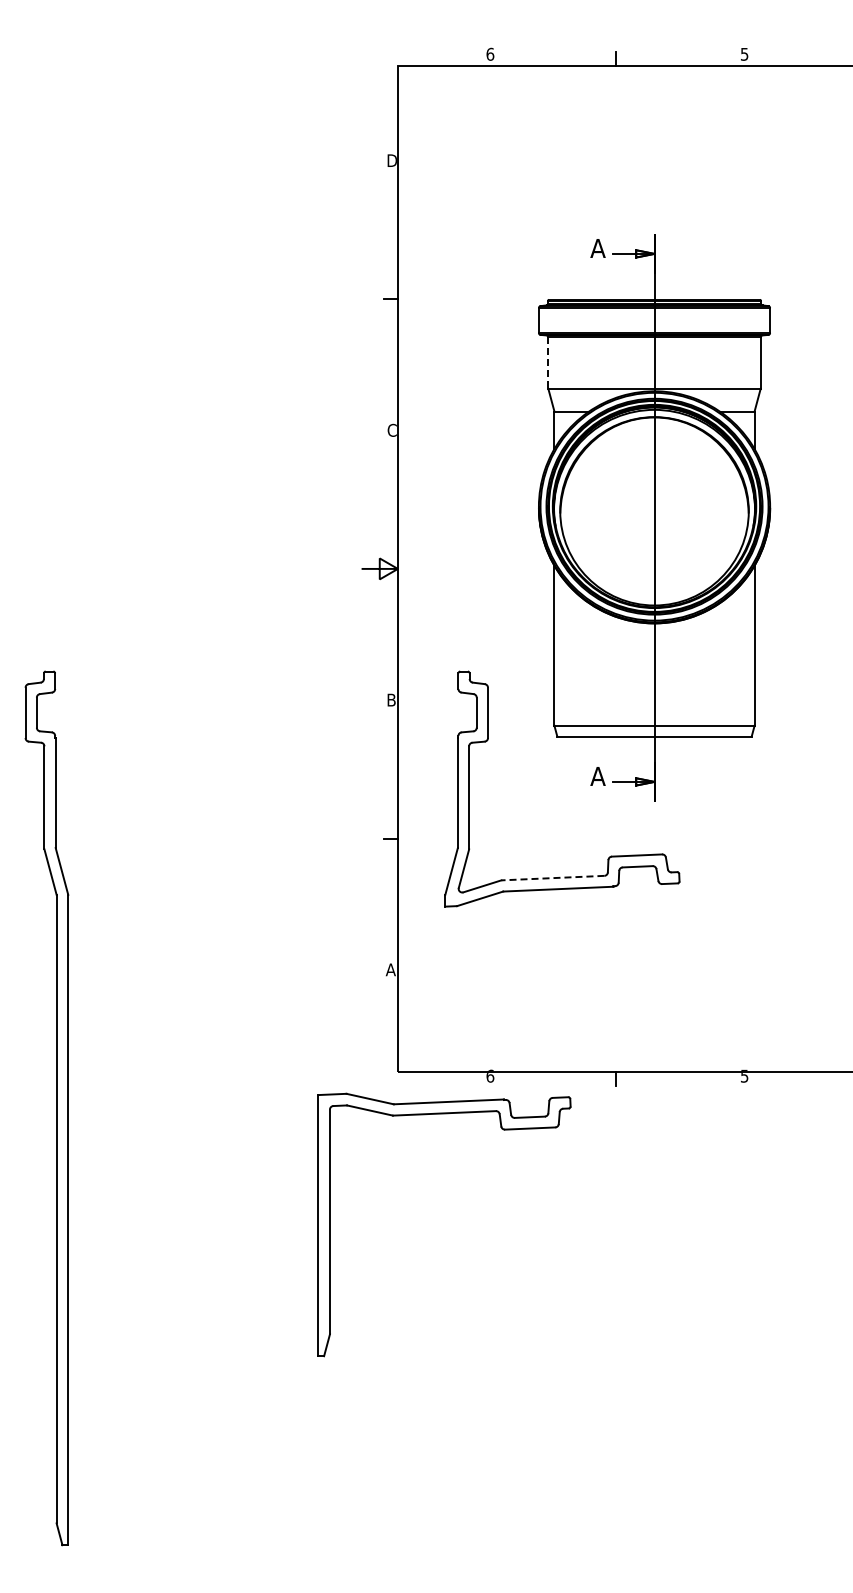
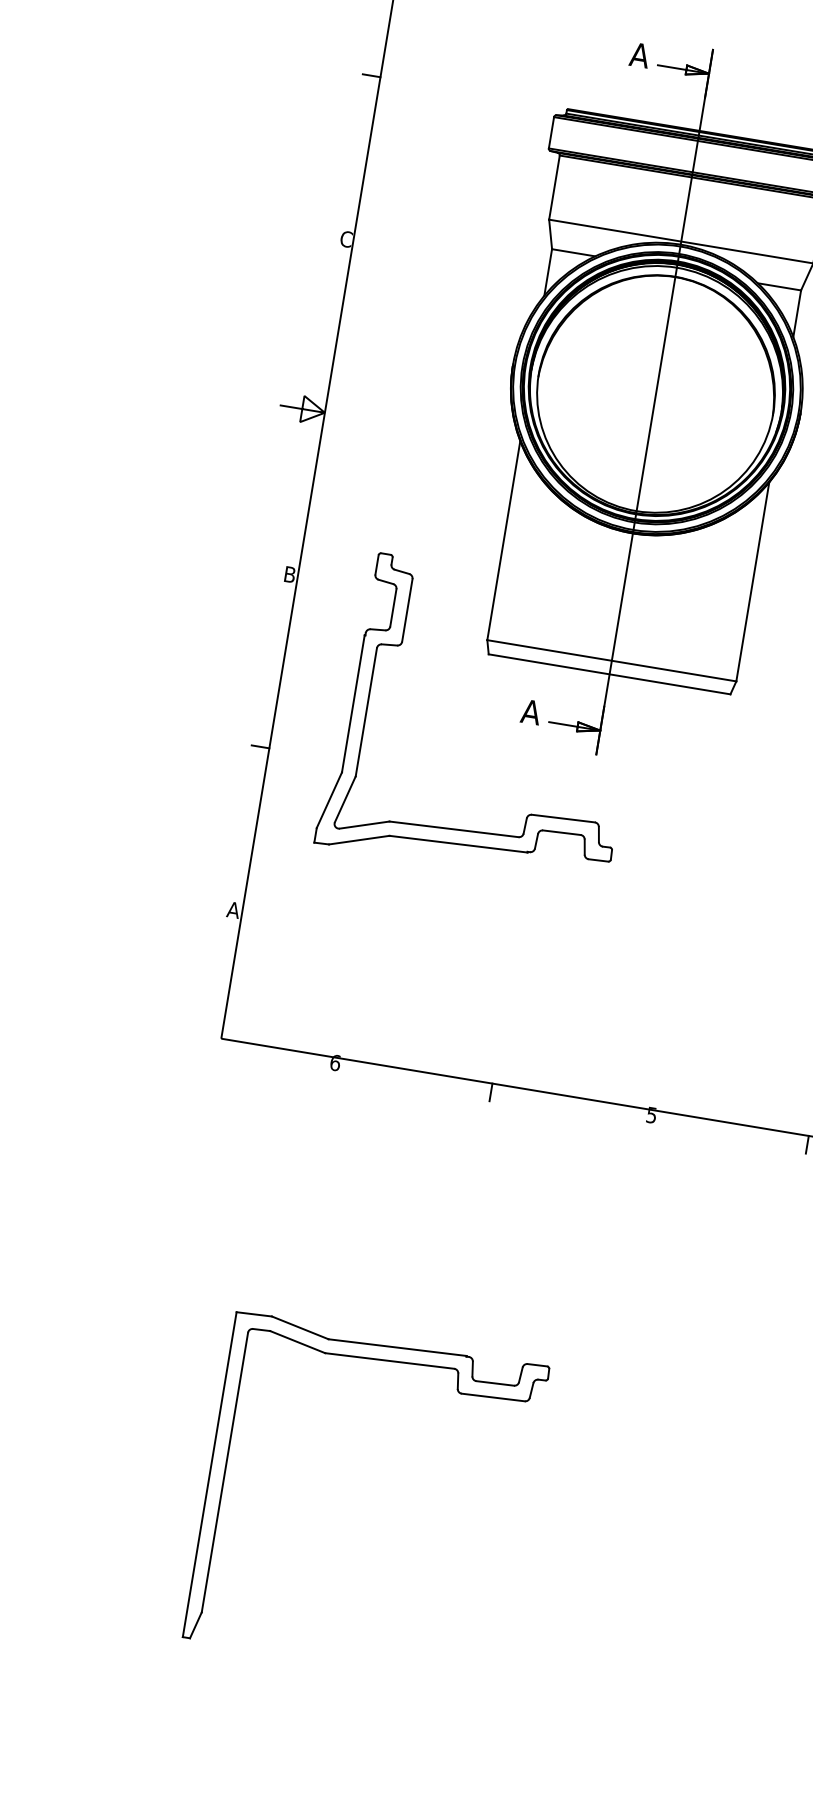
line: (548, 363) -> (554, 188), dashed -> solid
line: (552, 878) -> (453, 829), dashed -> solid
part: (444, 1114) -> (389, 1362), moved

